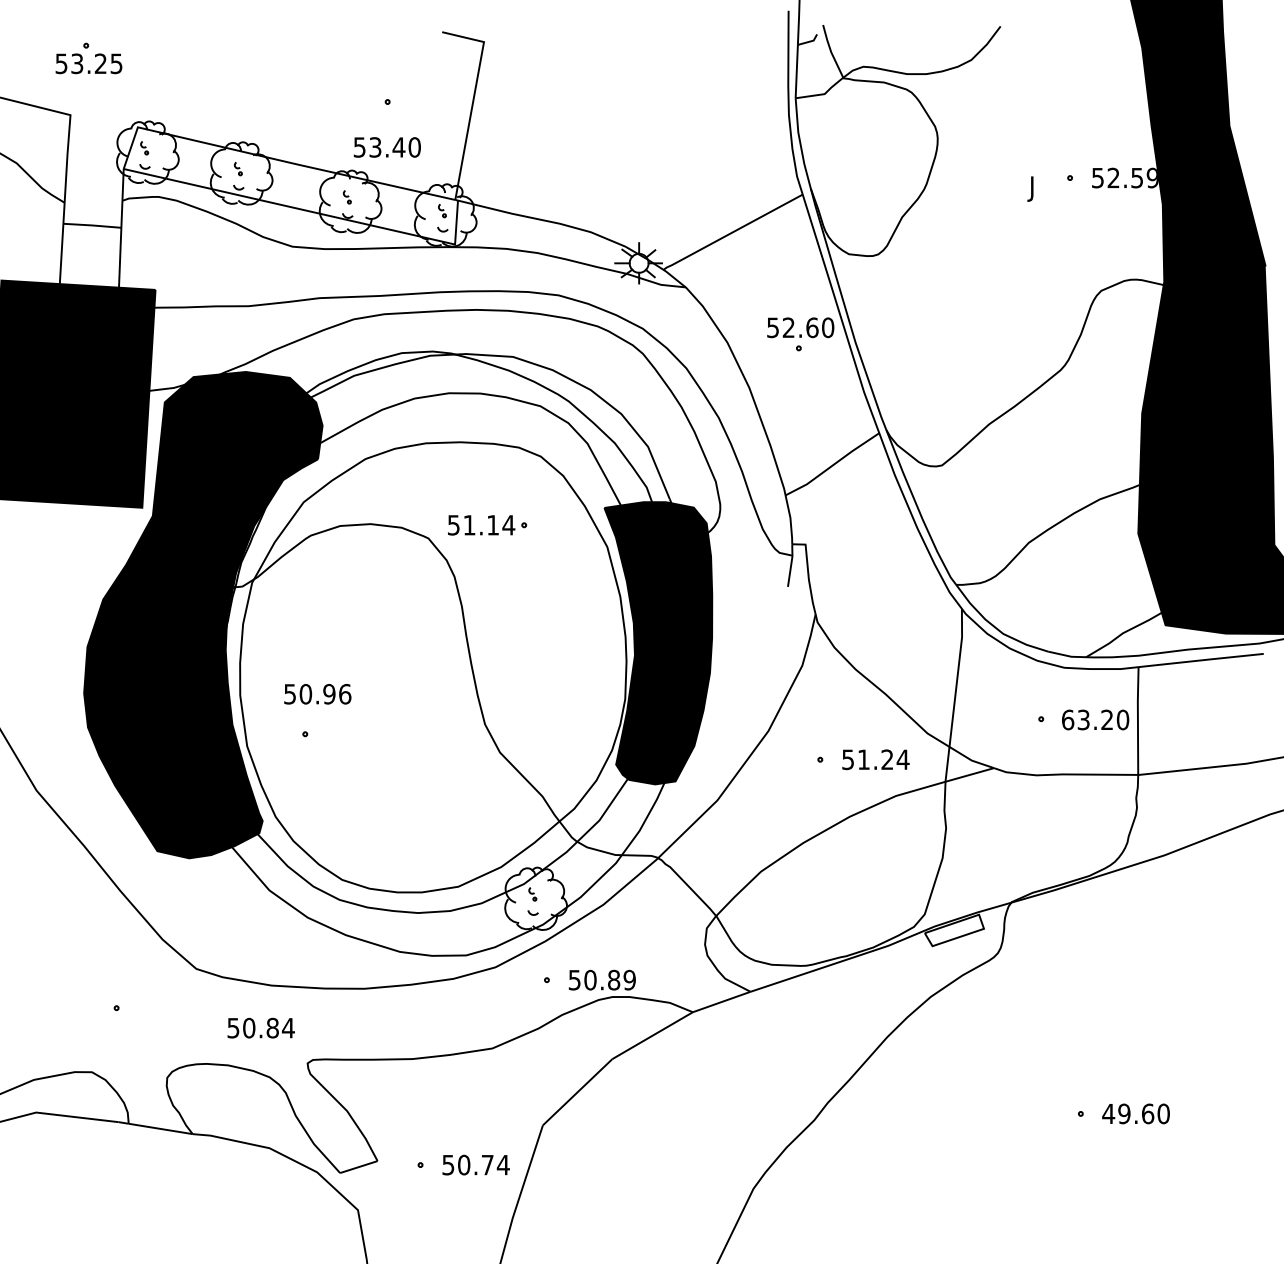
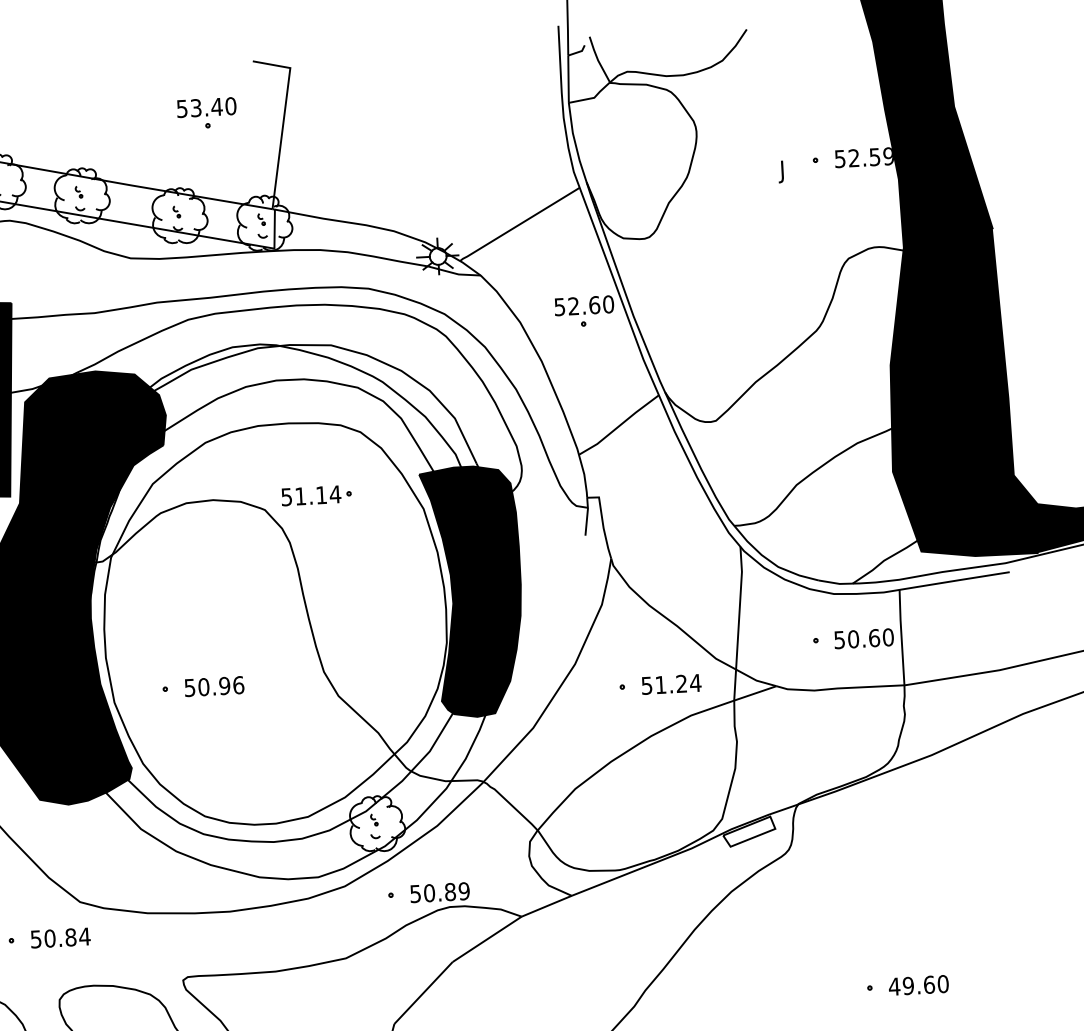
text: (386, 147) -> (205, 107), moved
text: (317, 694) -> (214, 686), moved
text: (1087, 719) -> (856, 638), 63.20 -> 50.60
text: (260, 1027) -> (60, 937), moved

